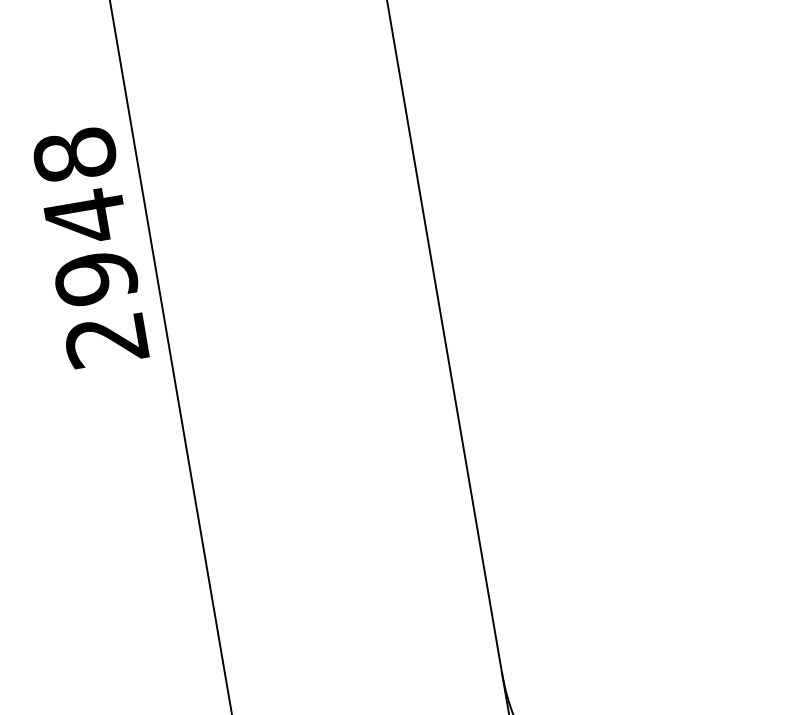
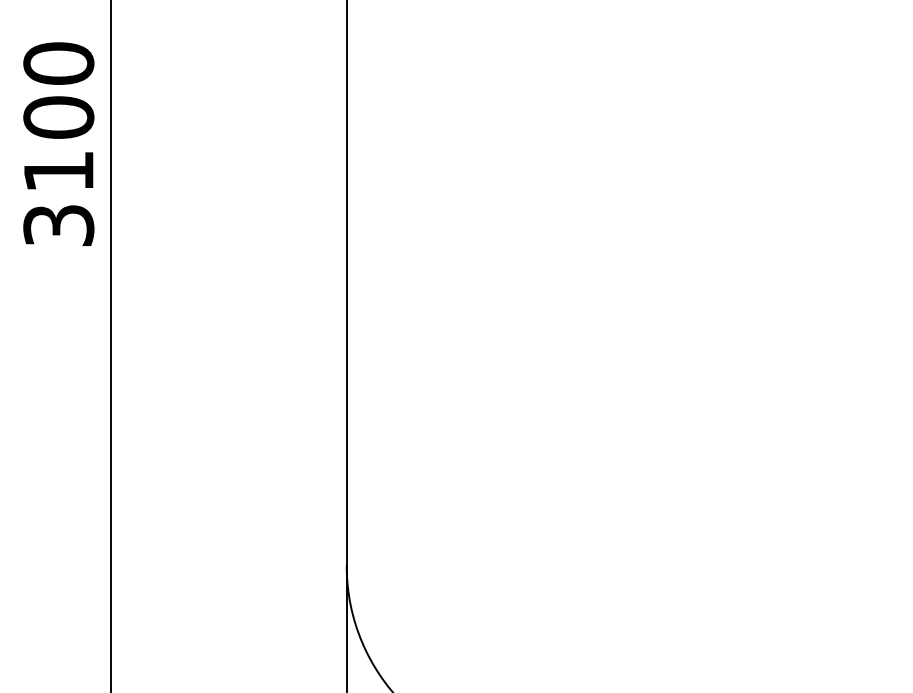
text: (90, 247) -> (58, 144), 2948 -> 3100

